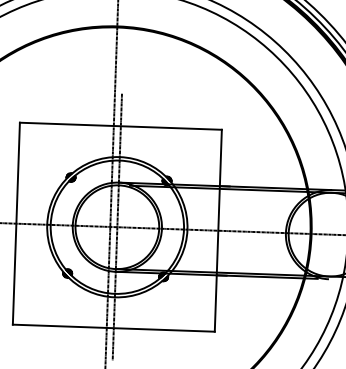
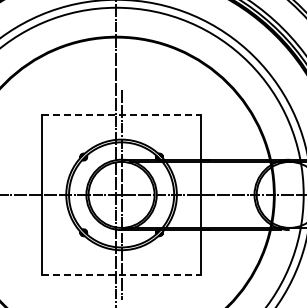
line: (120, 126) -> (121, 115), solid -> dashed
line: (113, 328) -> (121, 274), solid -> dashed

